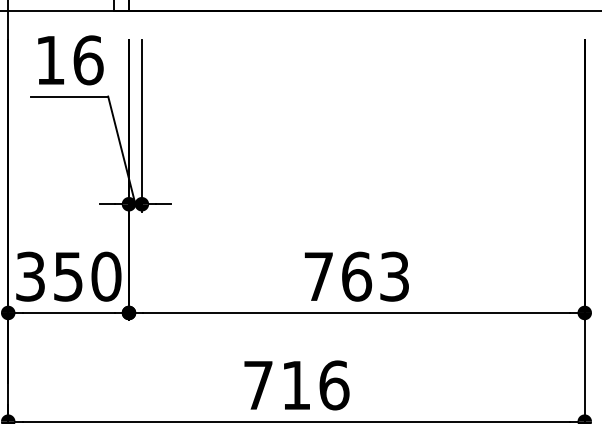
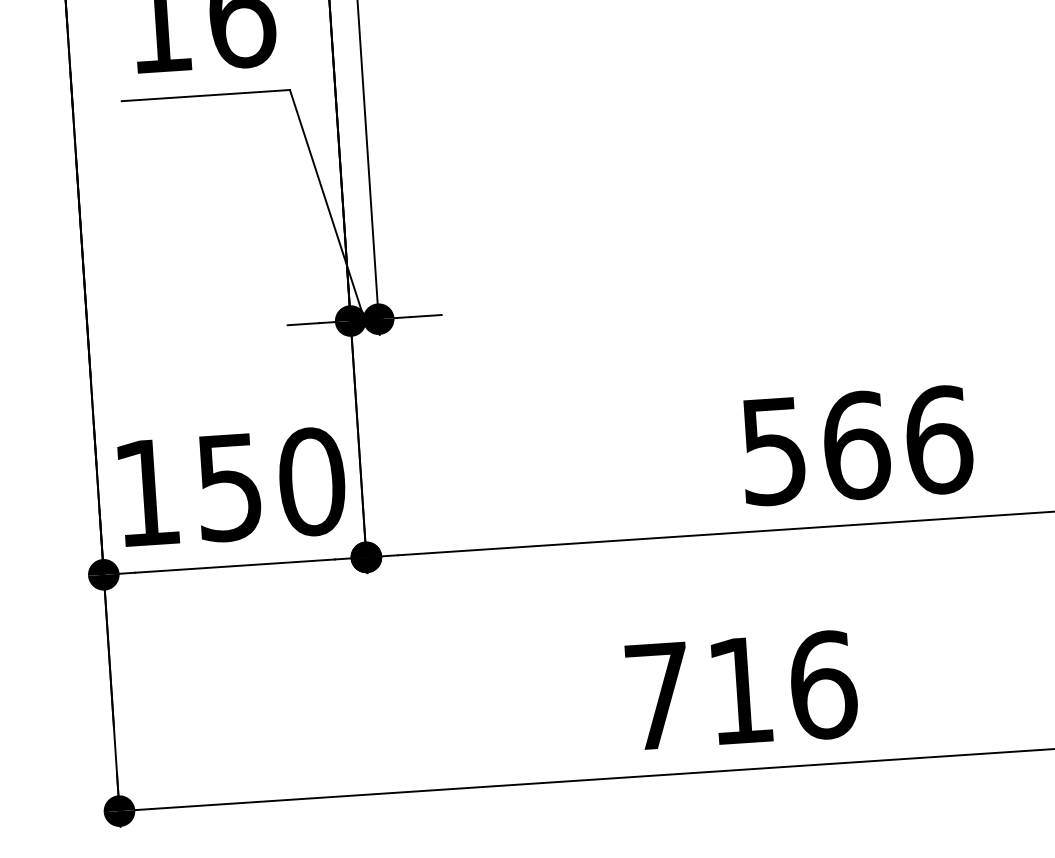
text: (30, 276) -> (146, 492), 350 -> 150
text: (356, 276) -> (855, 445), 763 -> 566

